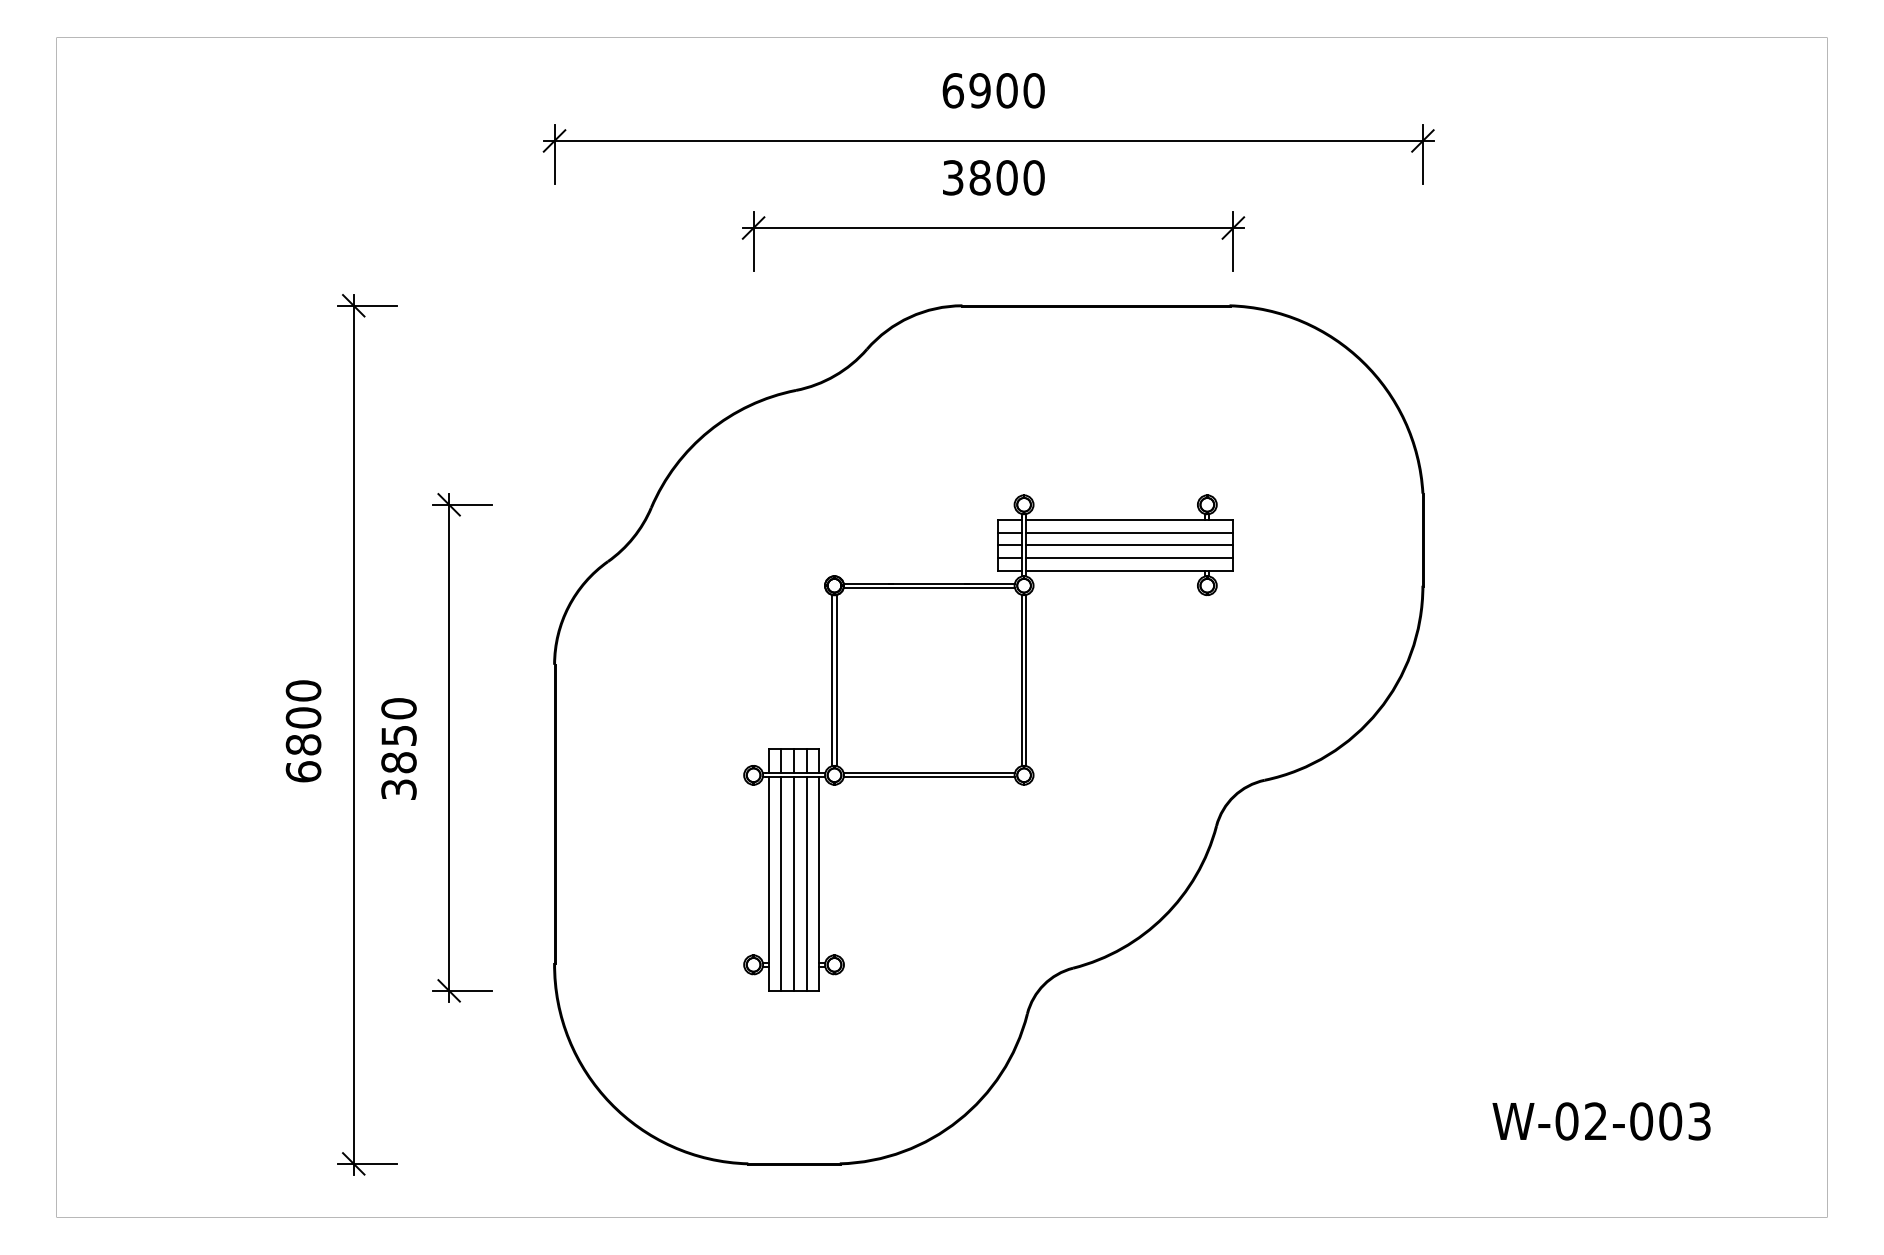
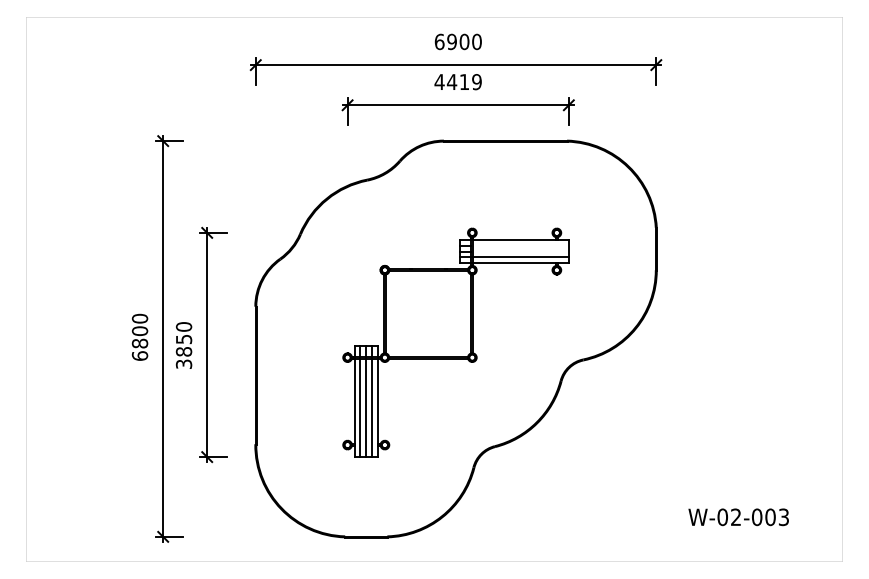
text: (991, 178) -> (457, 82), 3800 -> 4419
line: (1128, 532) -> (520, 245), removed
line: (1128, 545) -> (520, 251), removed

